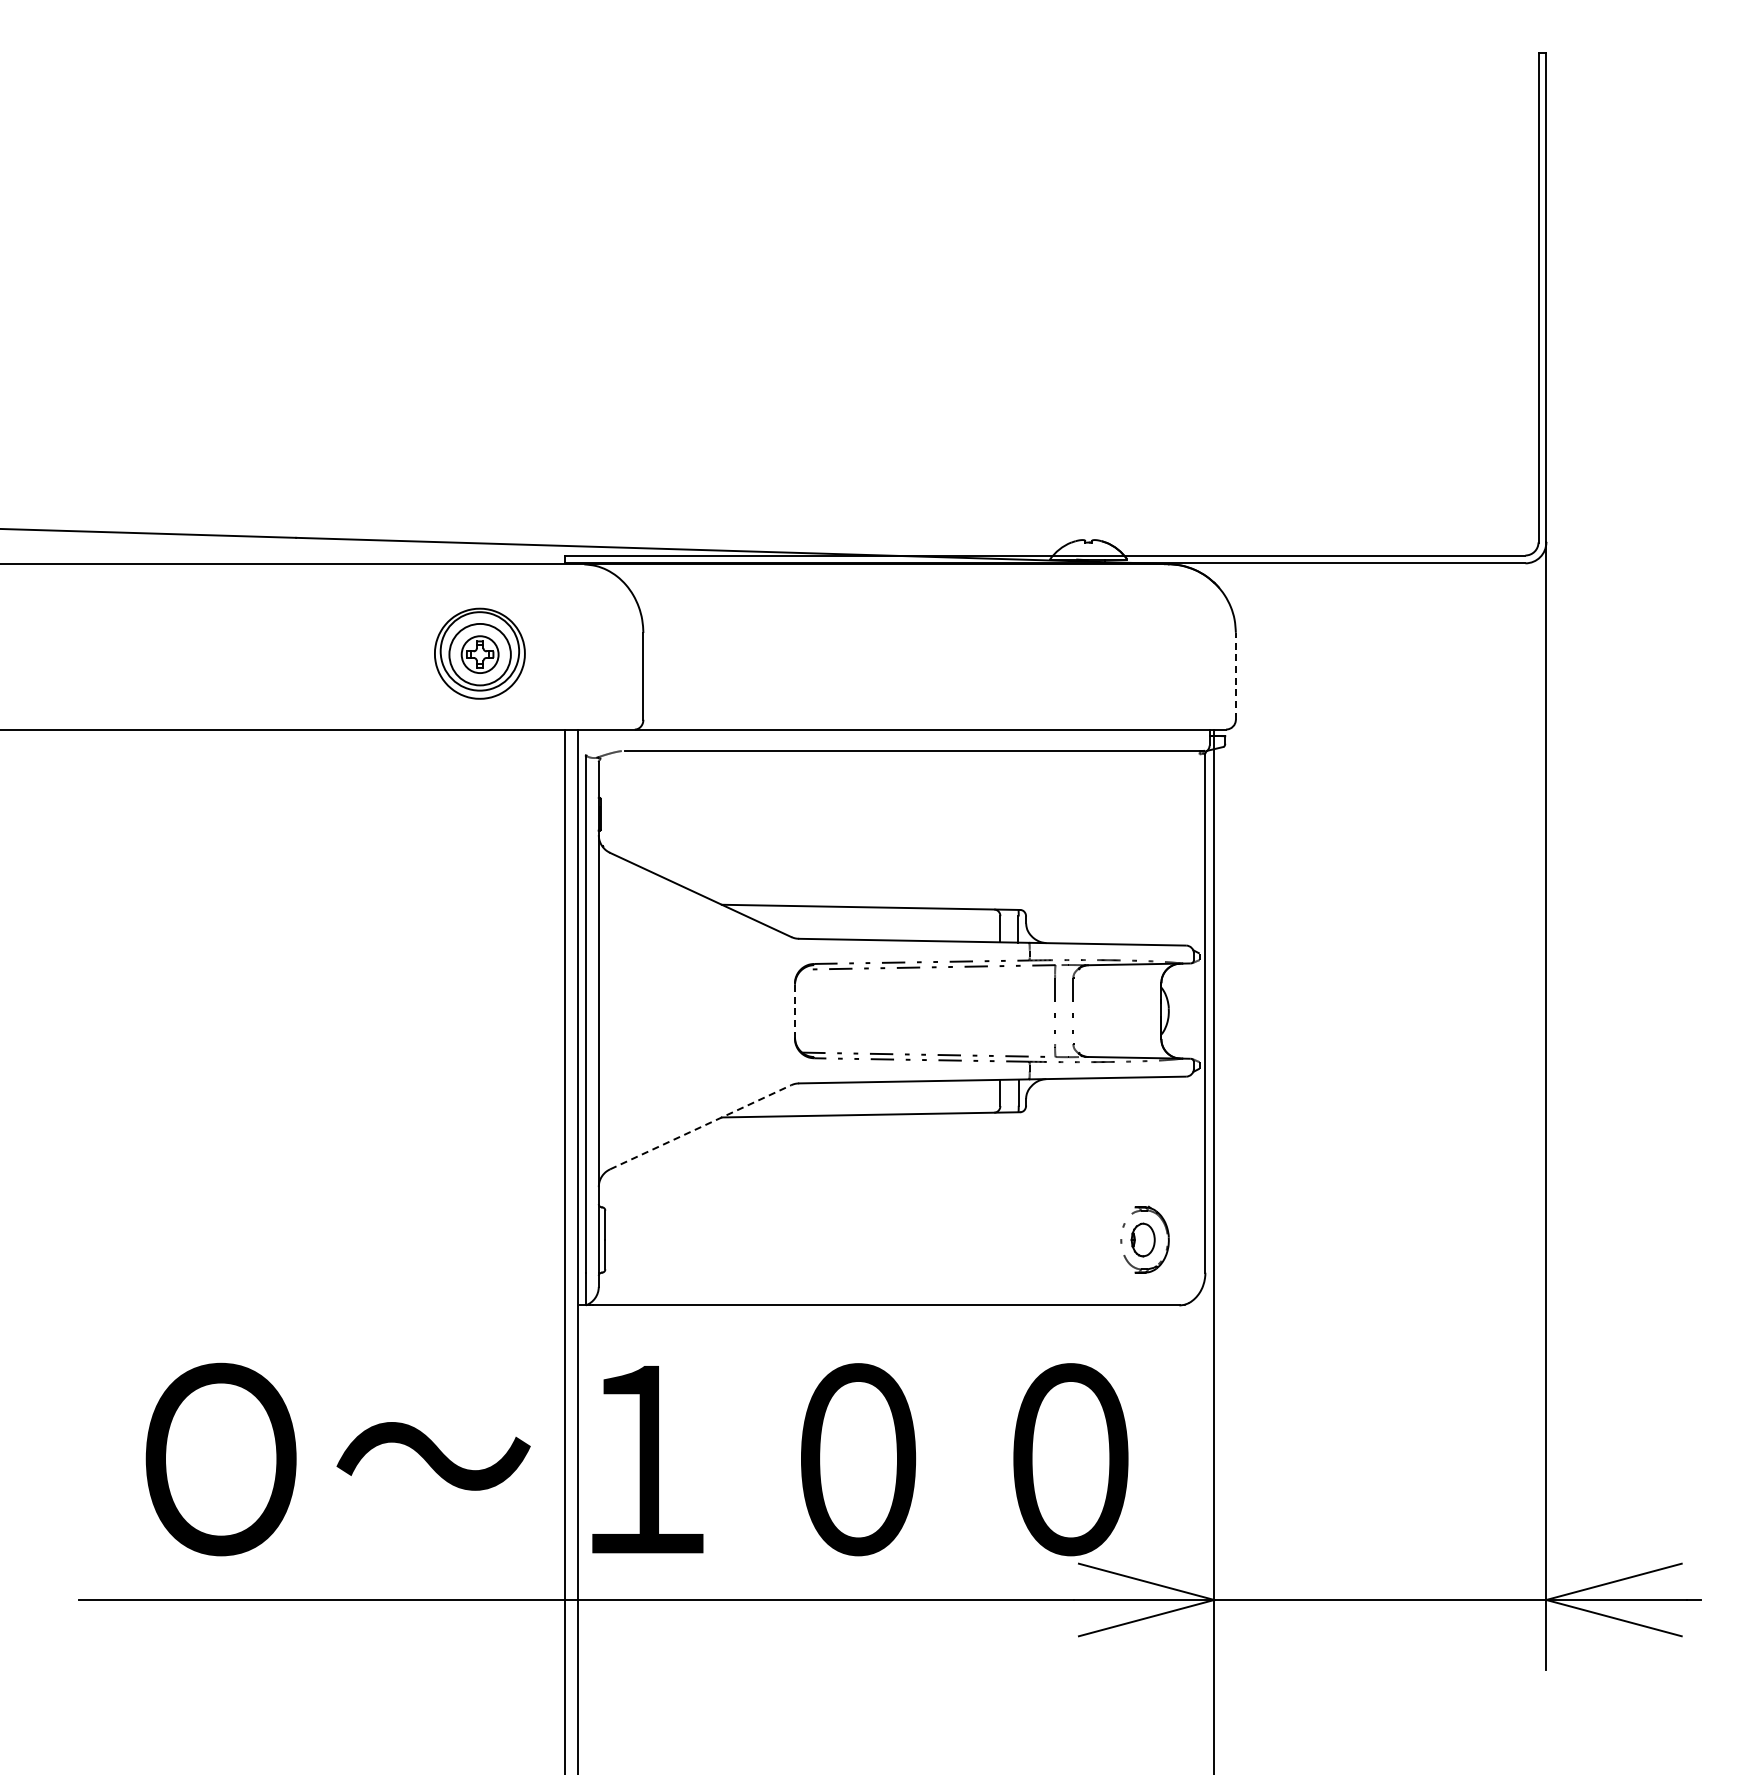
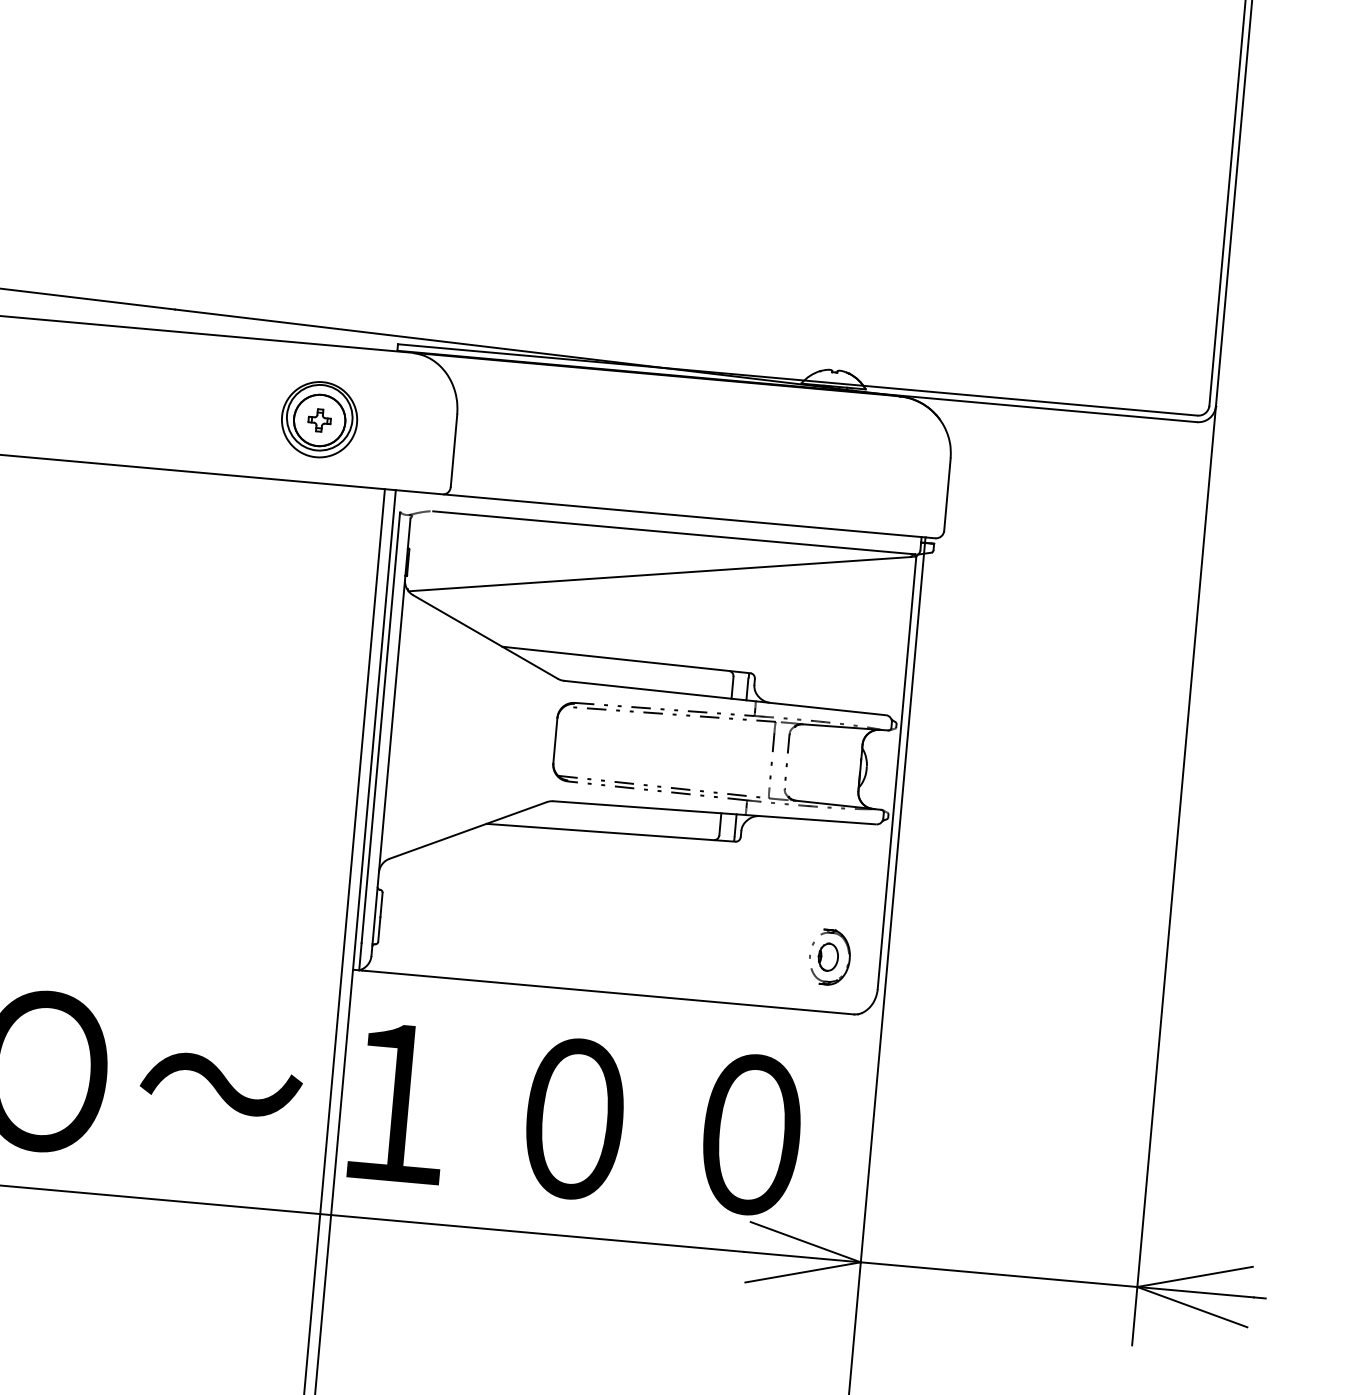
circle: (479, 654) -> (319, 420), size x1.67
line: (1235, 675) -> (947, 493), dashed -> solid
line: (901, 801) -> (659, 574), added
line: (794, 1011) -> (554, 741), dashed -> solid
line: (700, 1127) -> (468, 830), dashed -> solid

